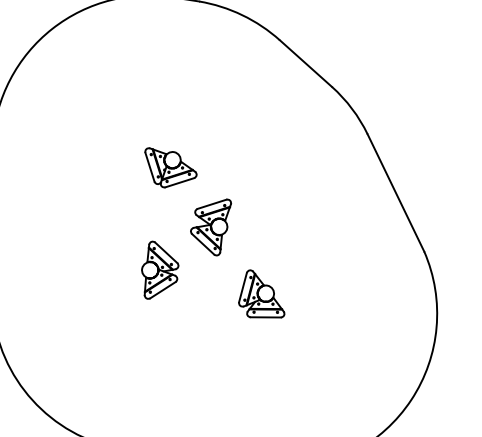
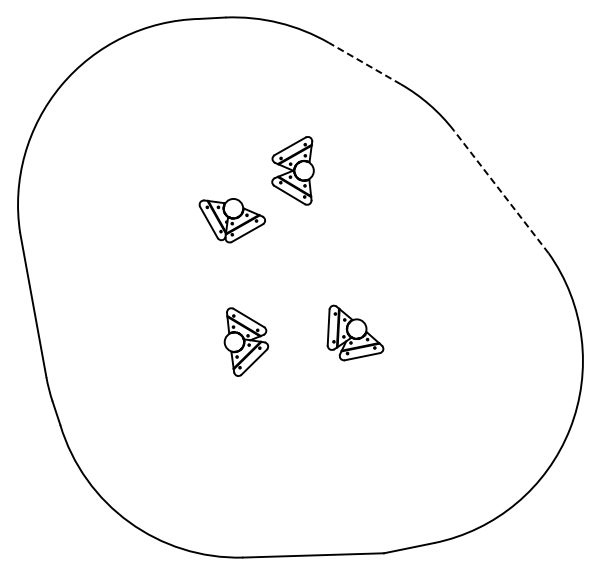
line: (305, 63) -> (364, 63), solid -> dashed
line: (396, 192) -> (501, 191), solid -> dashed
part: (209, 224) -> (292, 170), moved
part: (264, 296) -> (355, 332), moved

